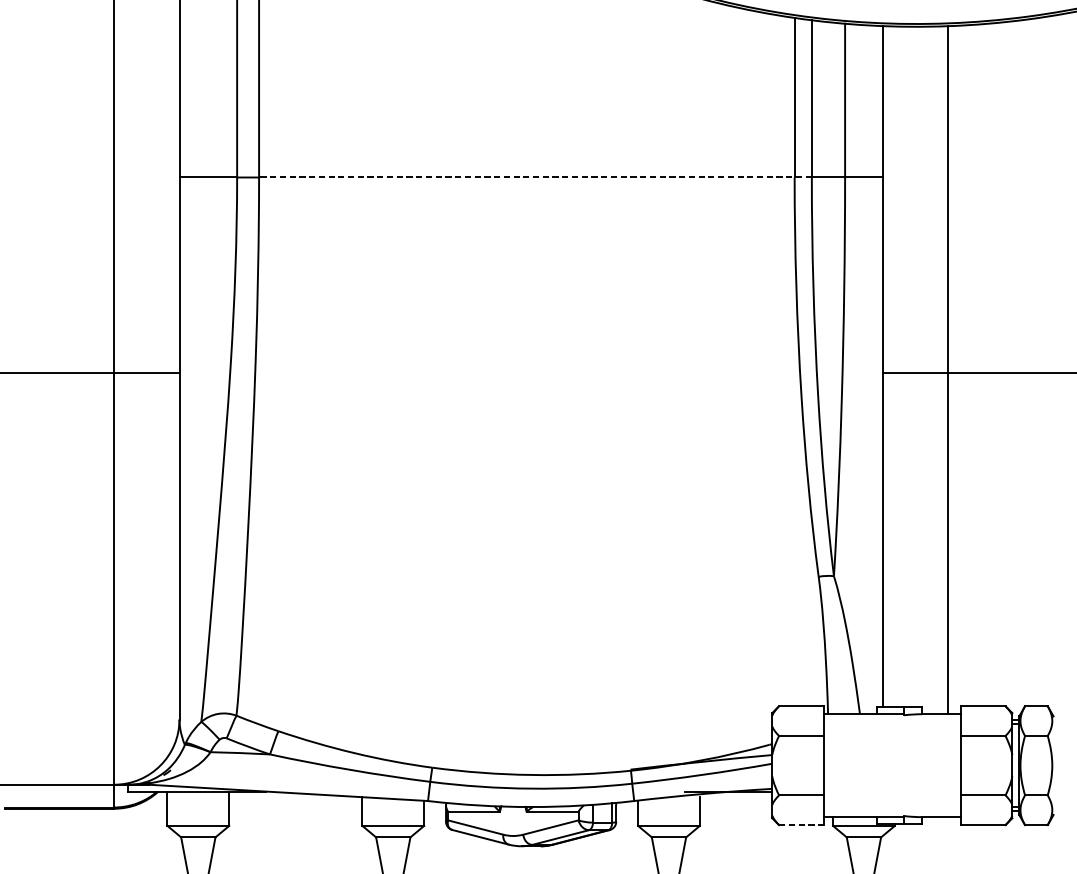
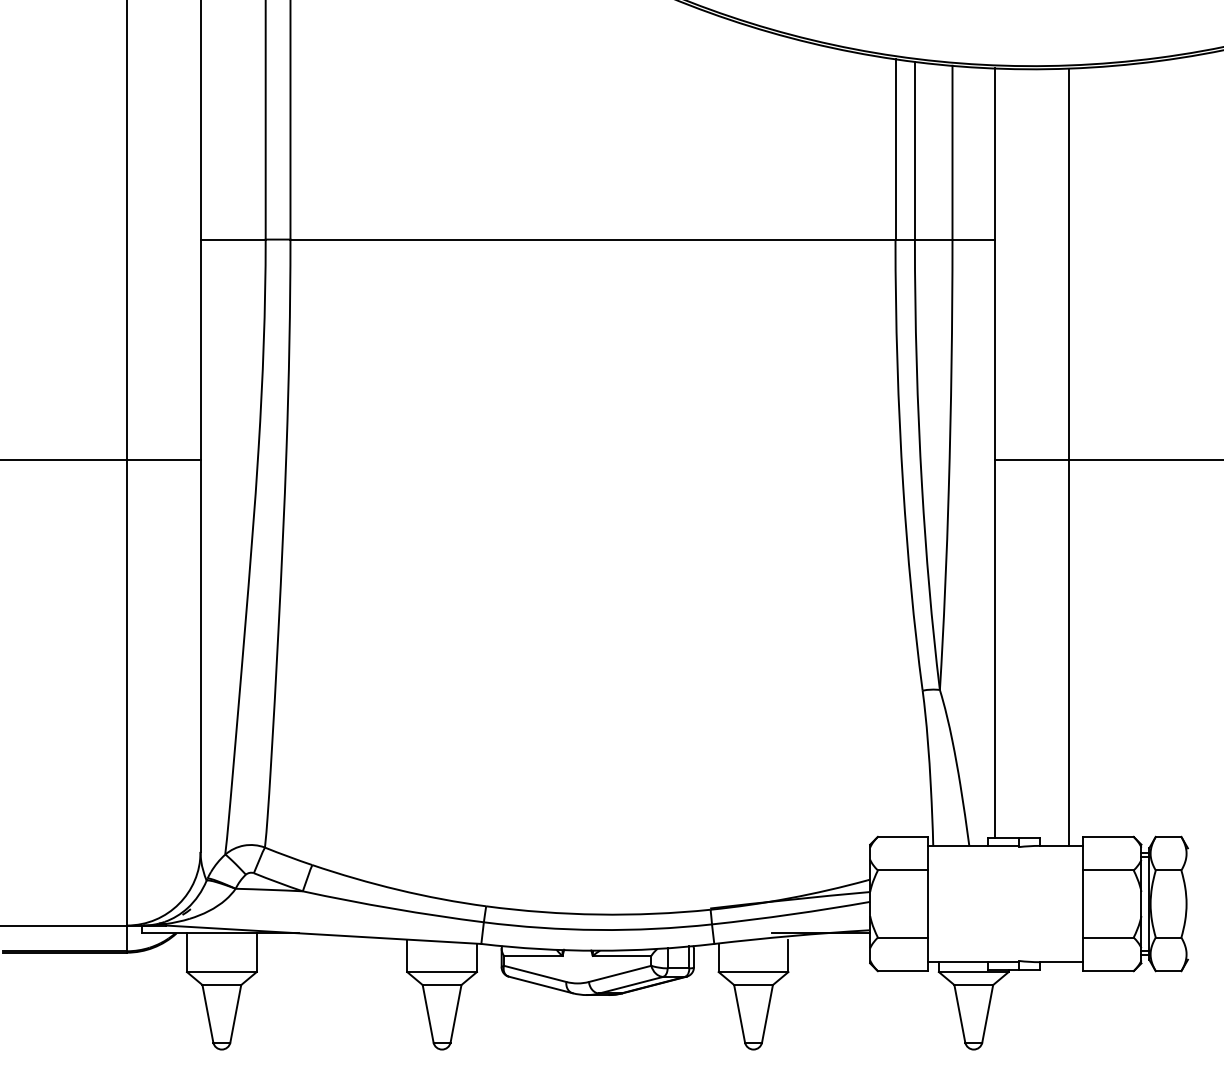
line: (535, 177) -> (602, 239), dashed -> solid
line: (801, 825) -> (903, 971), dashed -> solid

